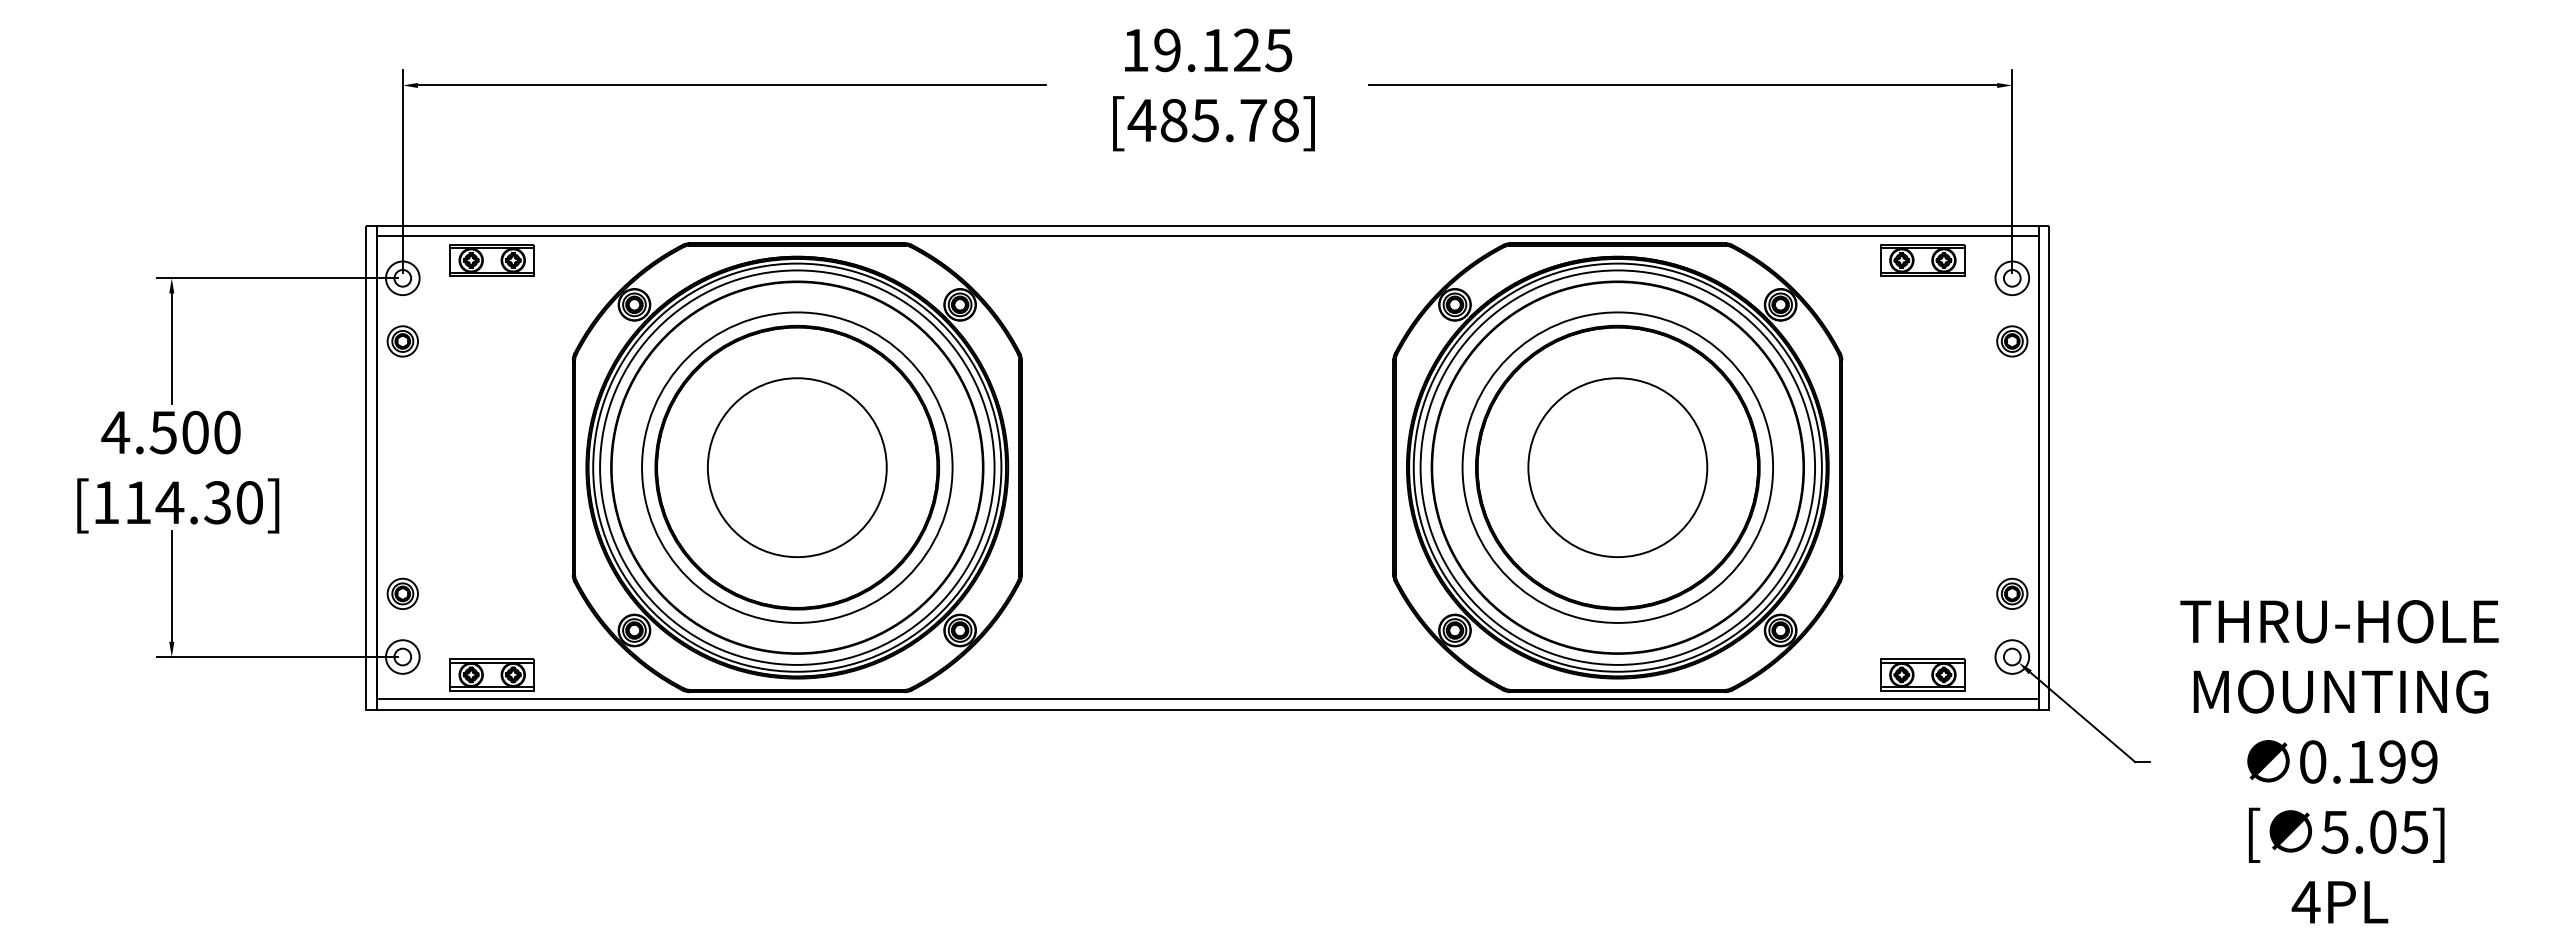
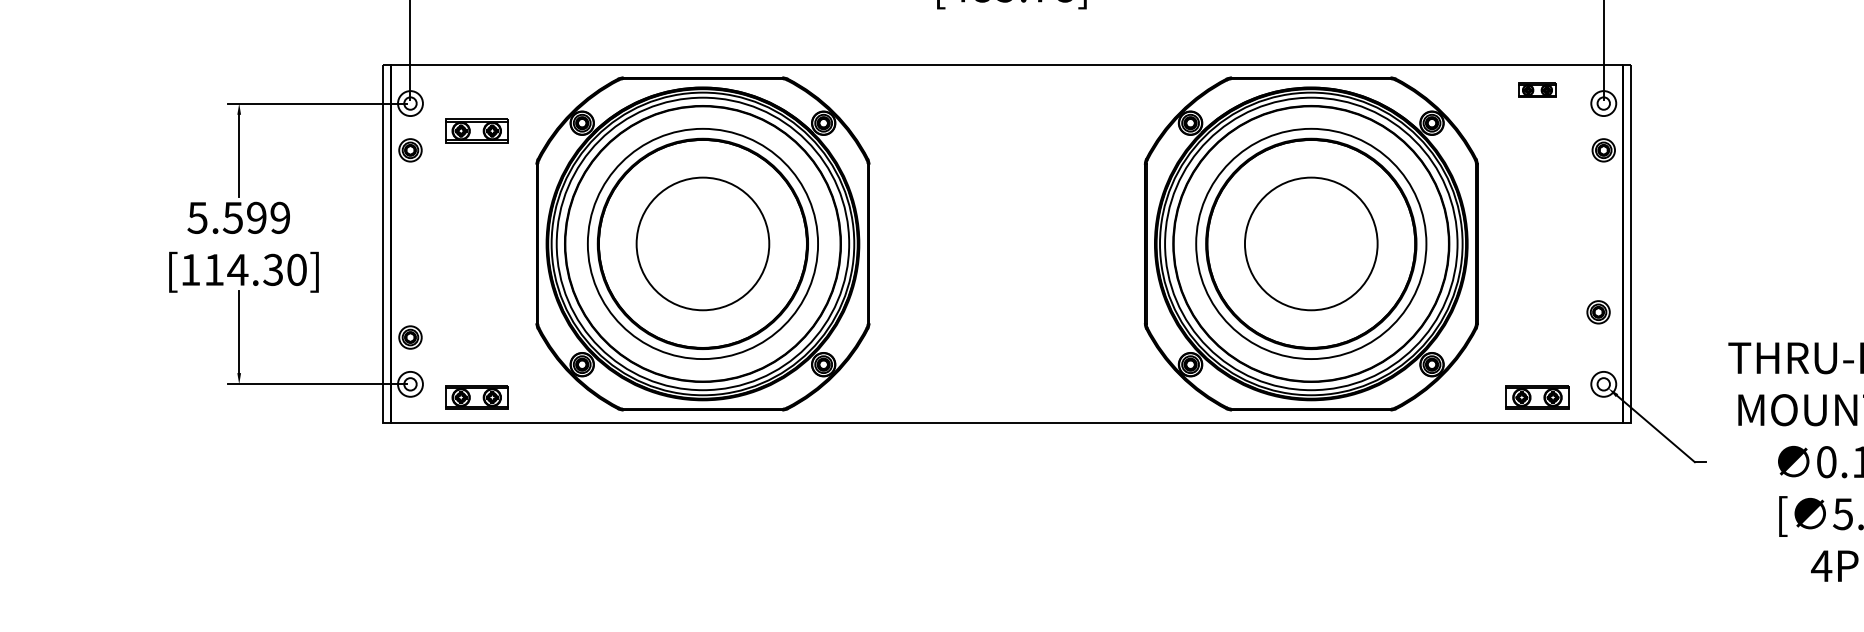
line: (1207, 236) -> (1007, 72), removed
part: (491, 260) -> (476, 131), moved
part: (1922, 260) -> (1537, 90), size x0.6
text: (170, 432) -> (238, 217), 4.500 -> 5.599
part: (2012, 593) -> (1598, 312), moved
line: (1207, 699) -> (1007, 415), removed

